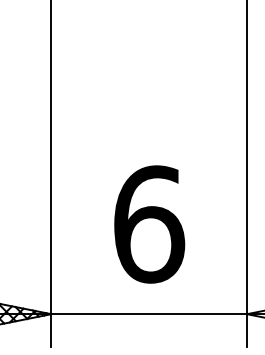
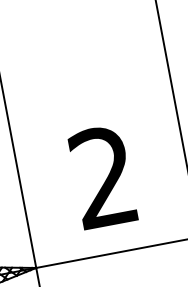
text: (149, 224) -> (104, 177), 6 -> 2

